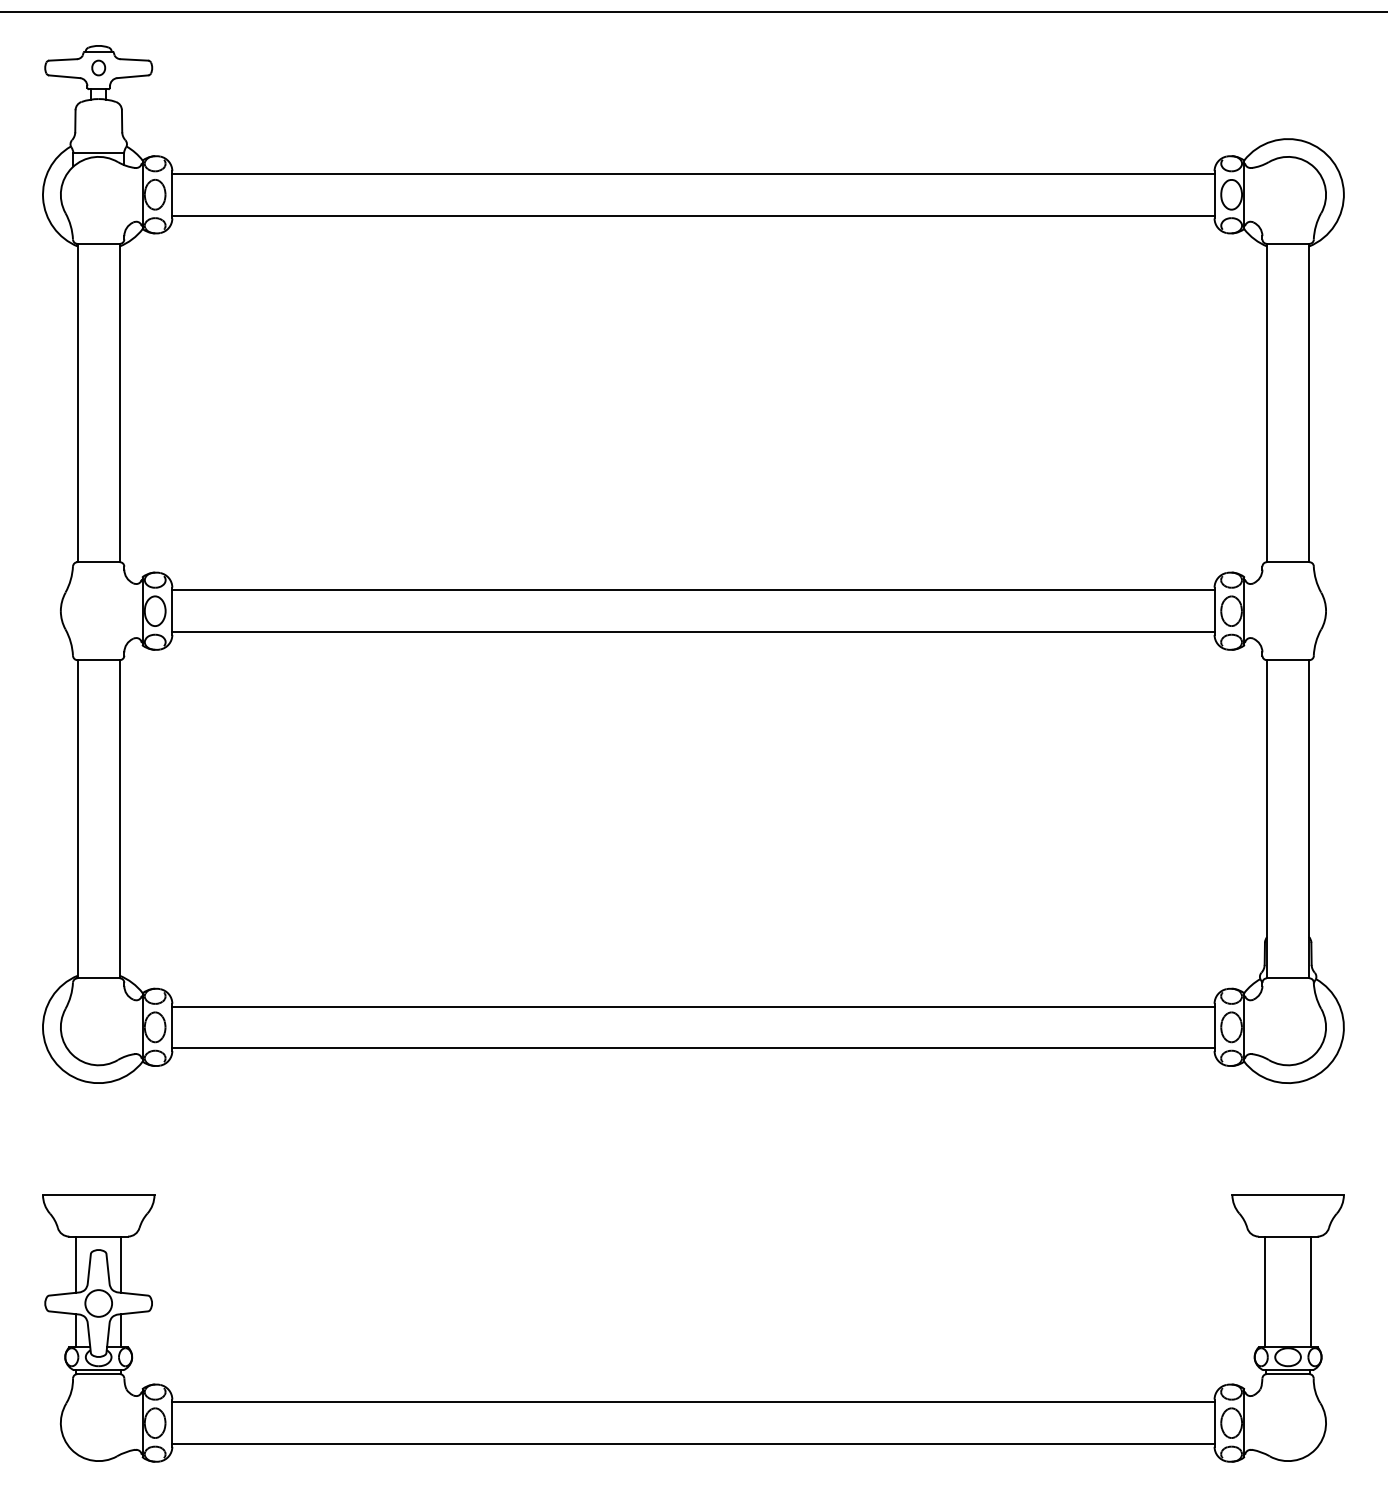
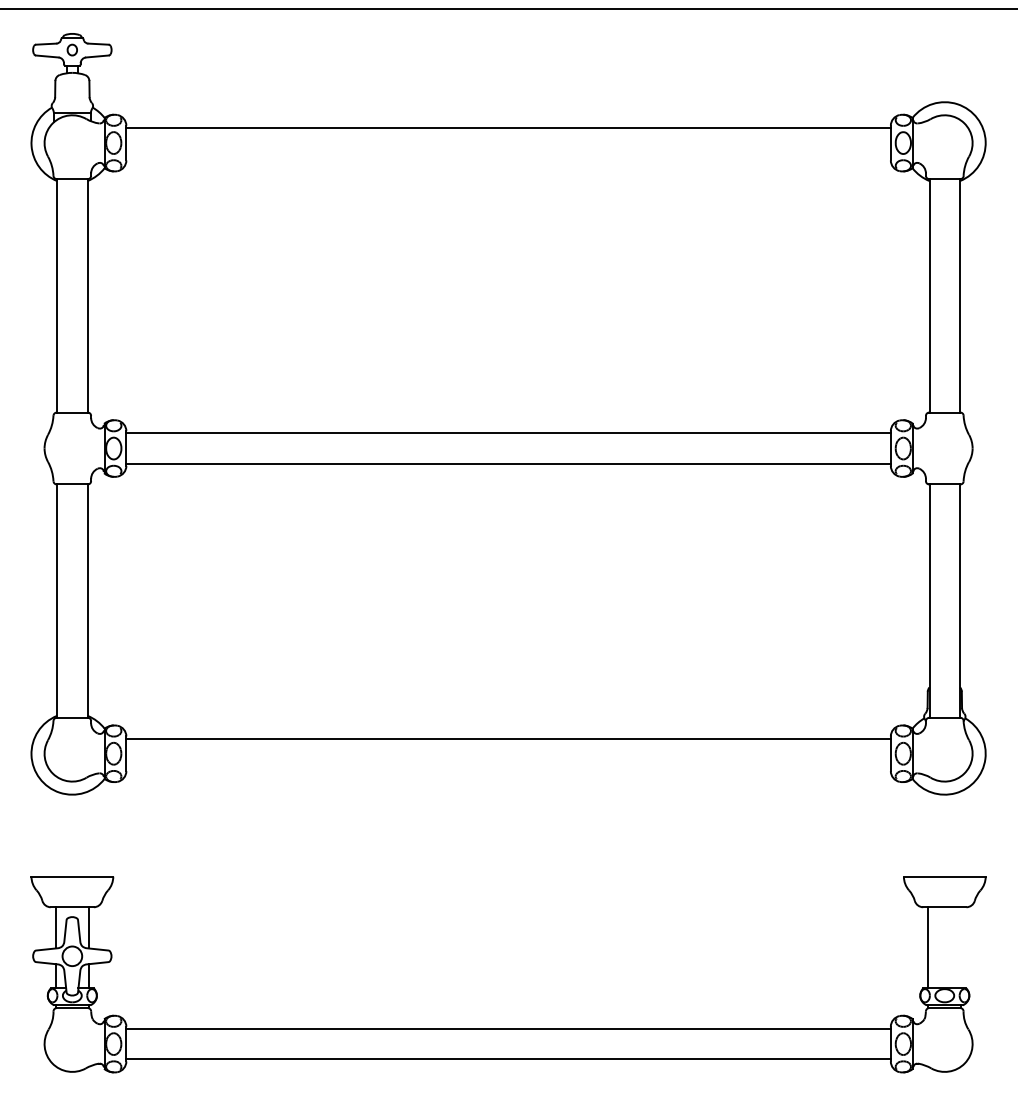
line: (693, 215) -> (508, 158), removed
line: (693, 1048) -> (508, 769), removed
line: (1310, 1291) -> (961, 947), removed

